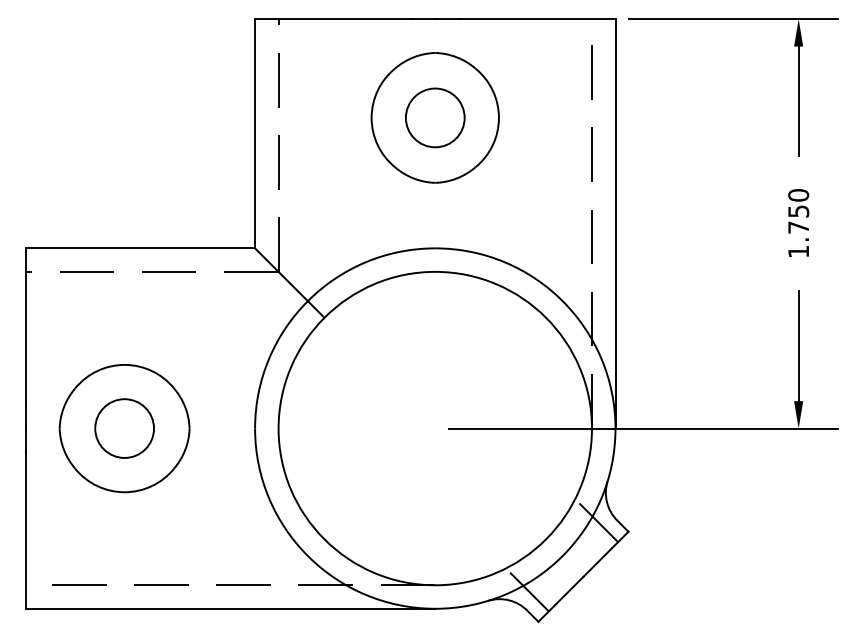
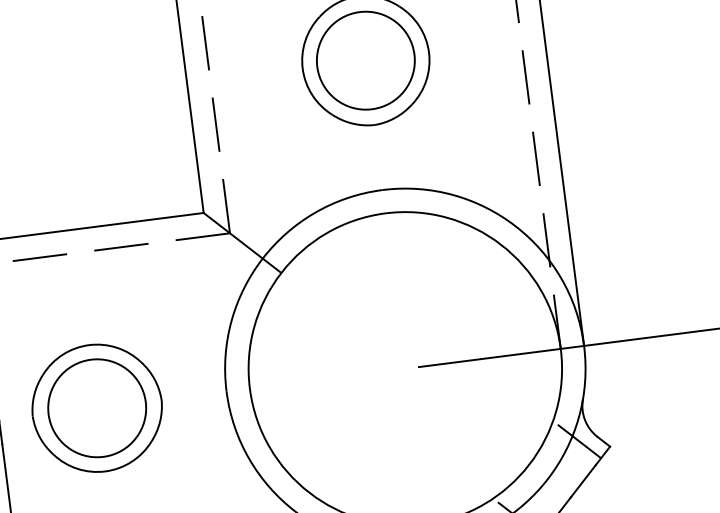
circle: (435, 117) -> (366, 60), size x1.67
circle: (124, 428) -> (97, 408), size x1.67

